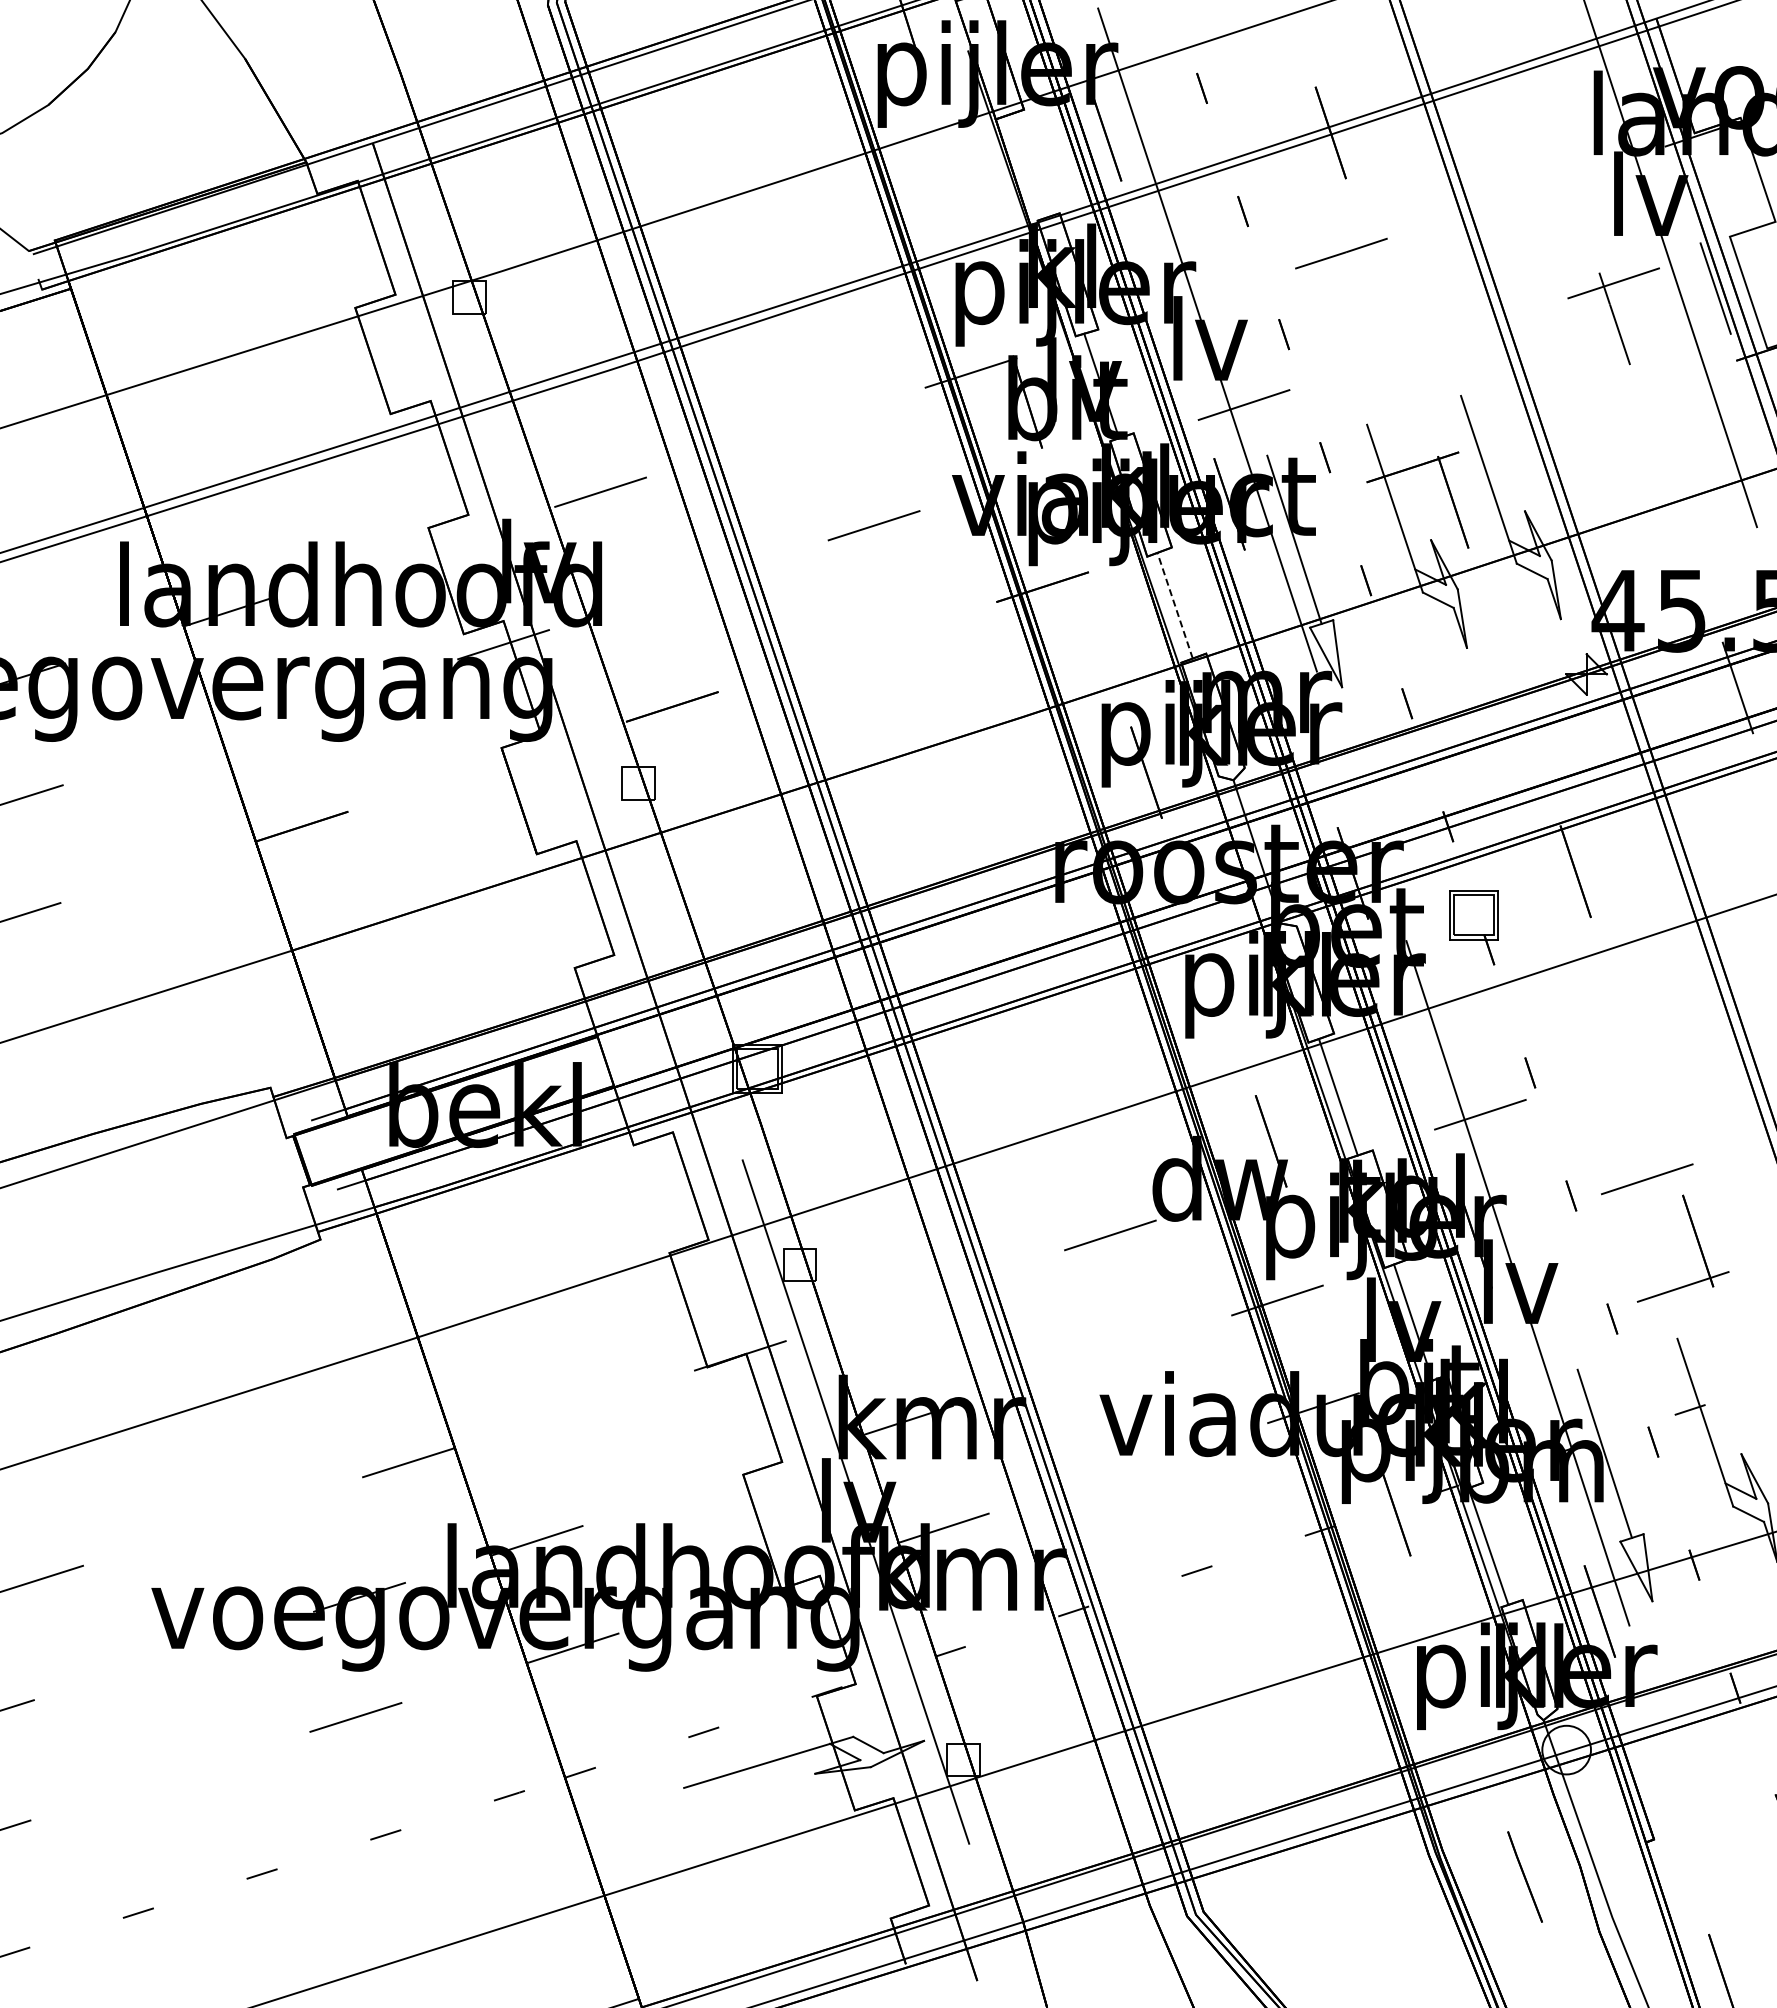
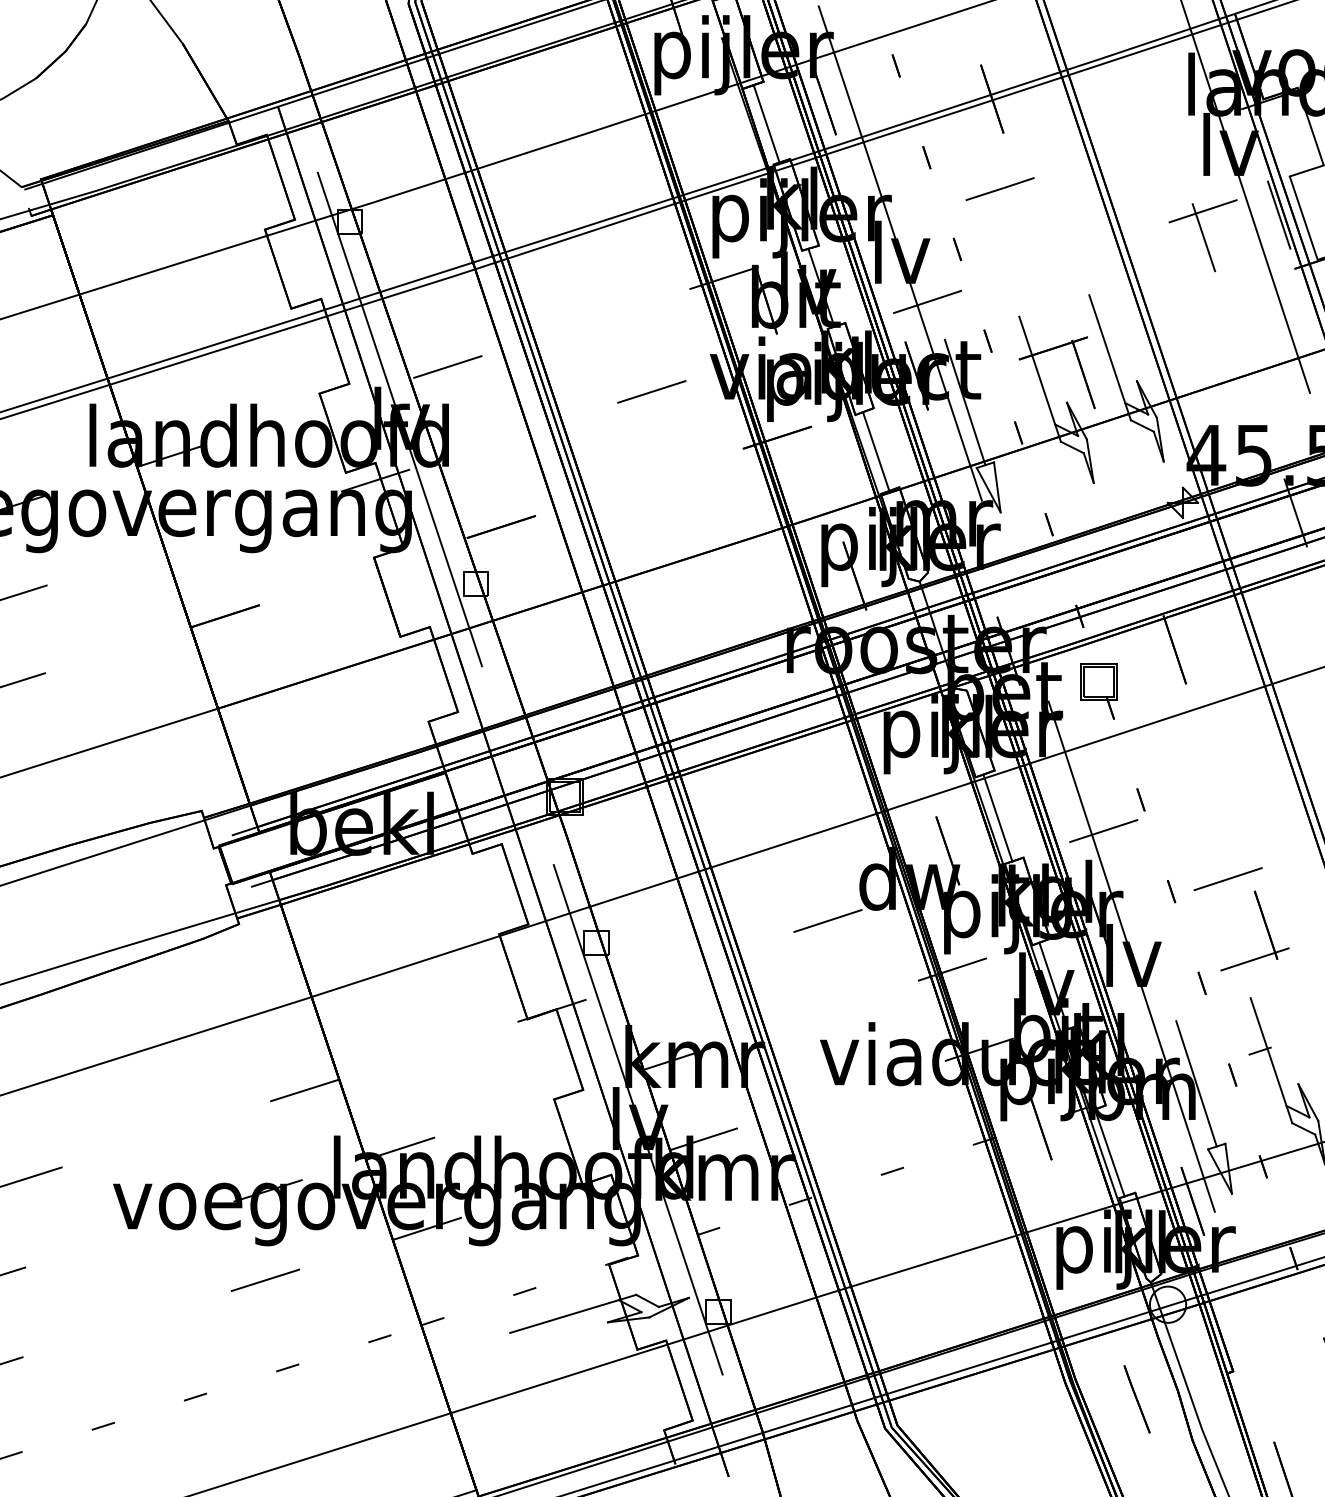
line: (1027, 166) -> (766, 124), added
line: (536, 562) -> (400, 419), added
line: (1175, 605) -> (876, 451), dashed -> solid

